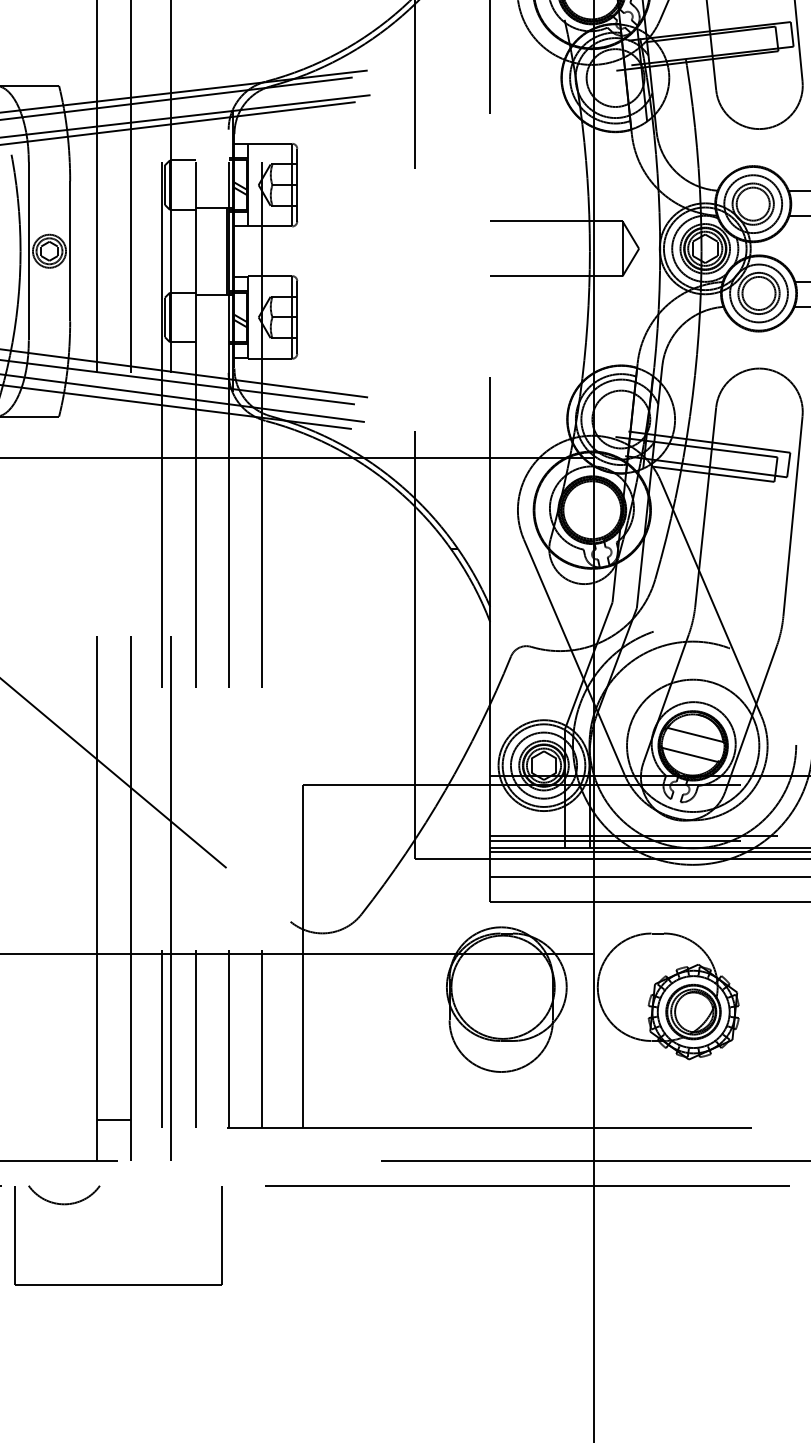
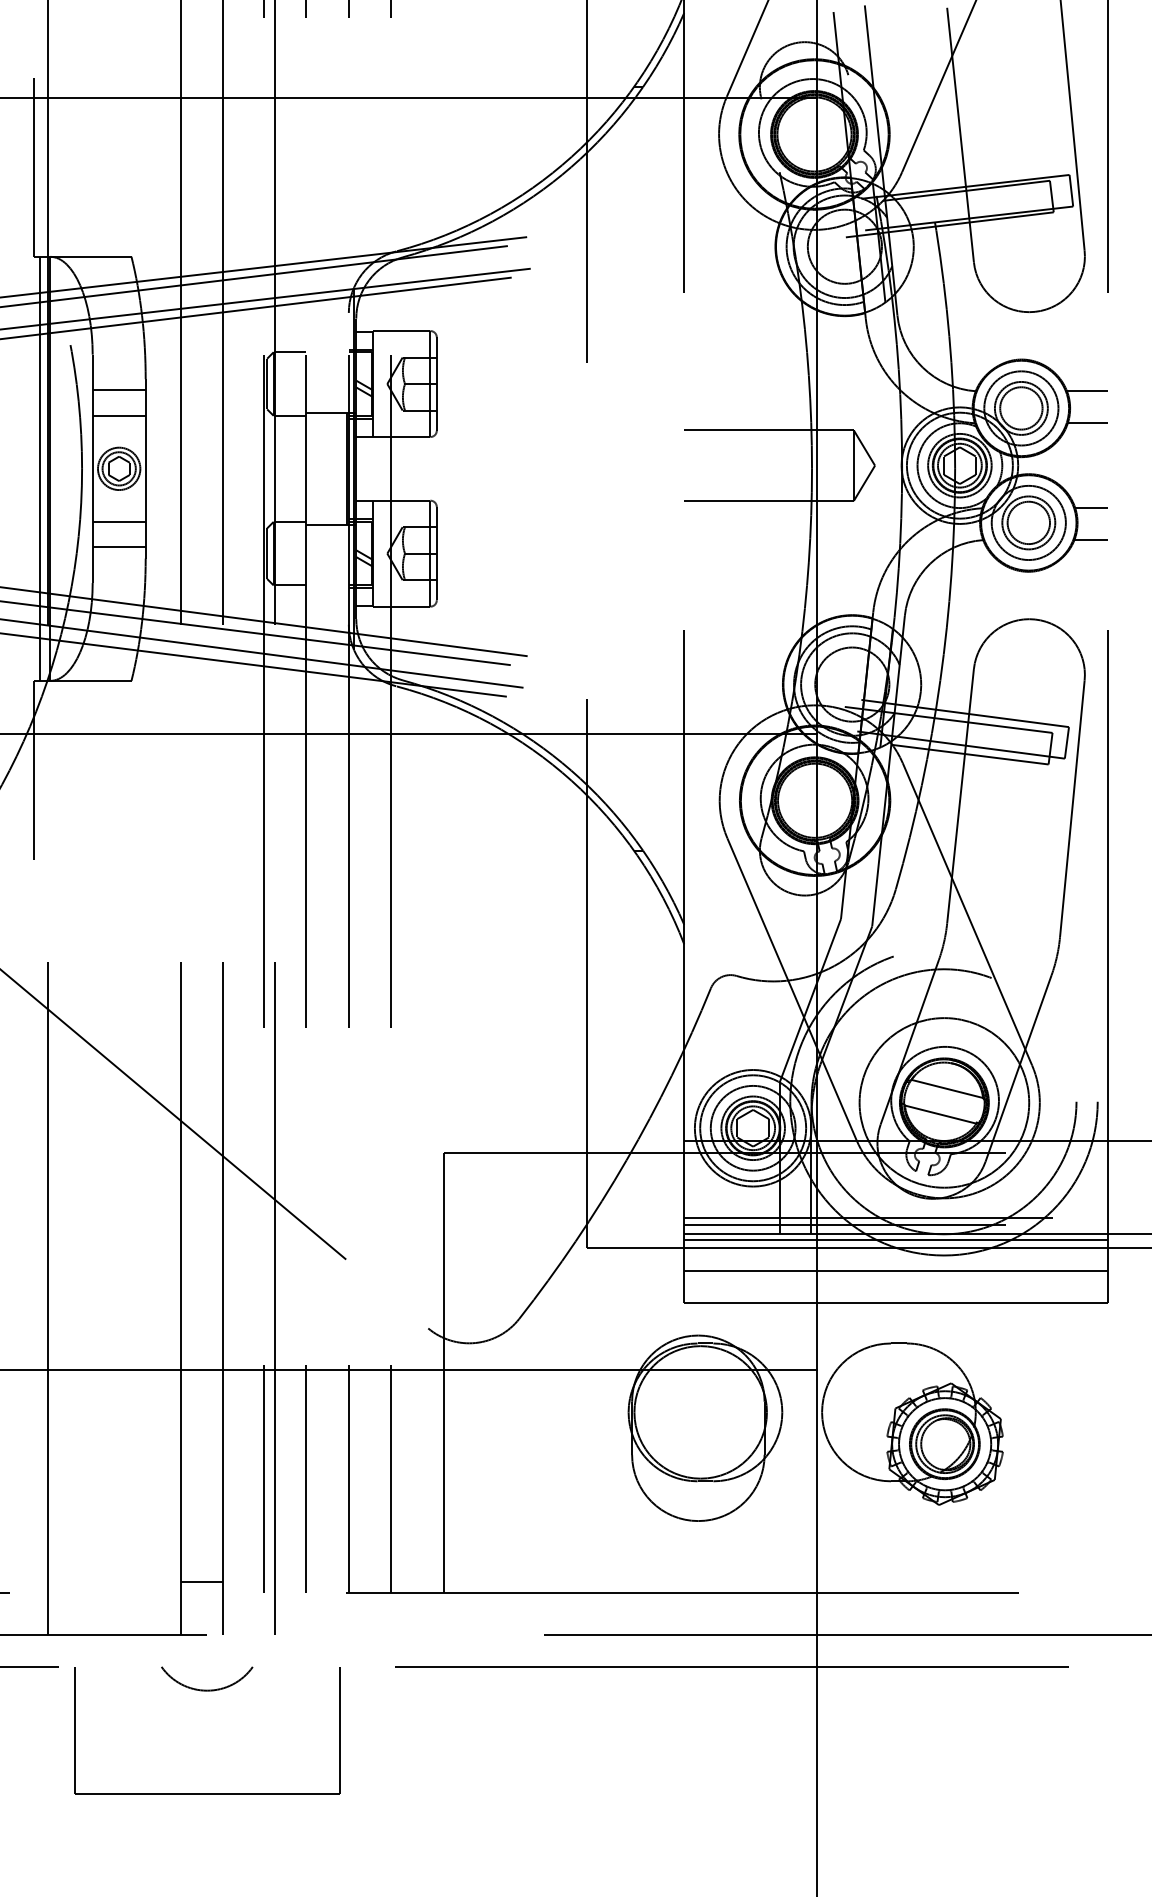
line: (48, 190) -> (118, 390), added
line: (48, 209) -> (118, 415), added
line: (48, 292) -> (118, 521), added
line: (48, 312) -> (118, 547), added
arc: (64, 1203) -> (207, 1689), moved

